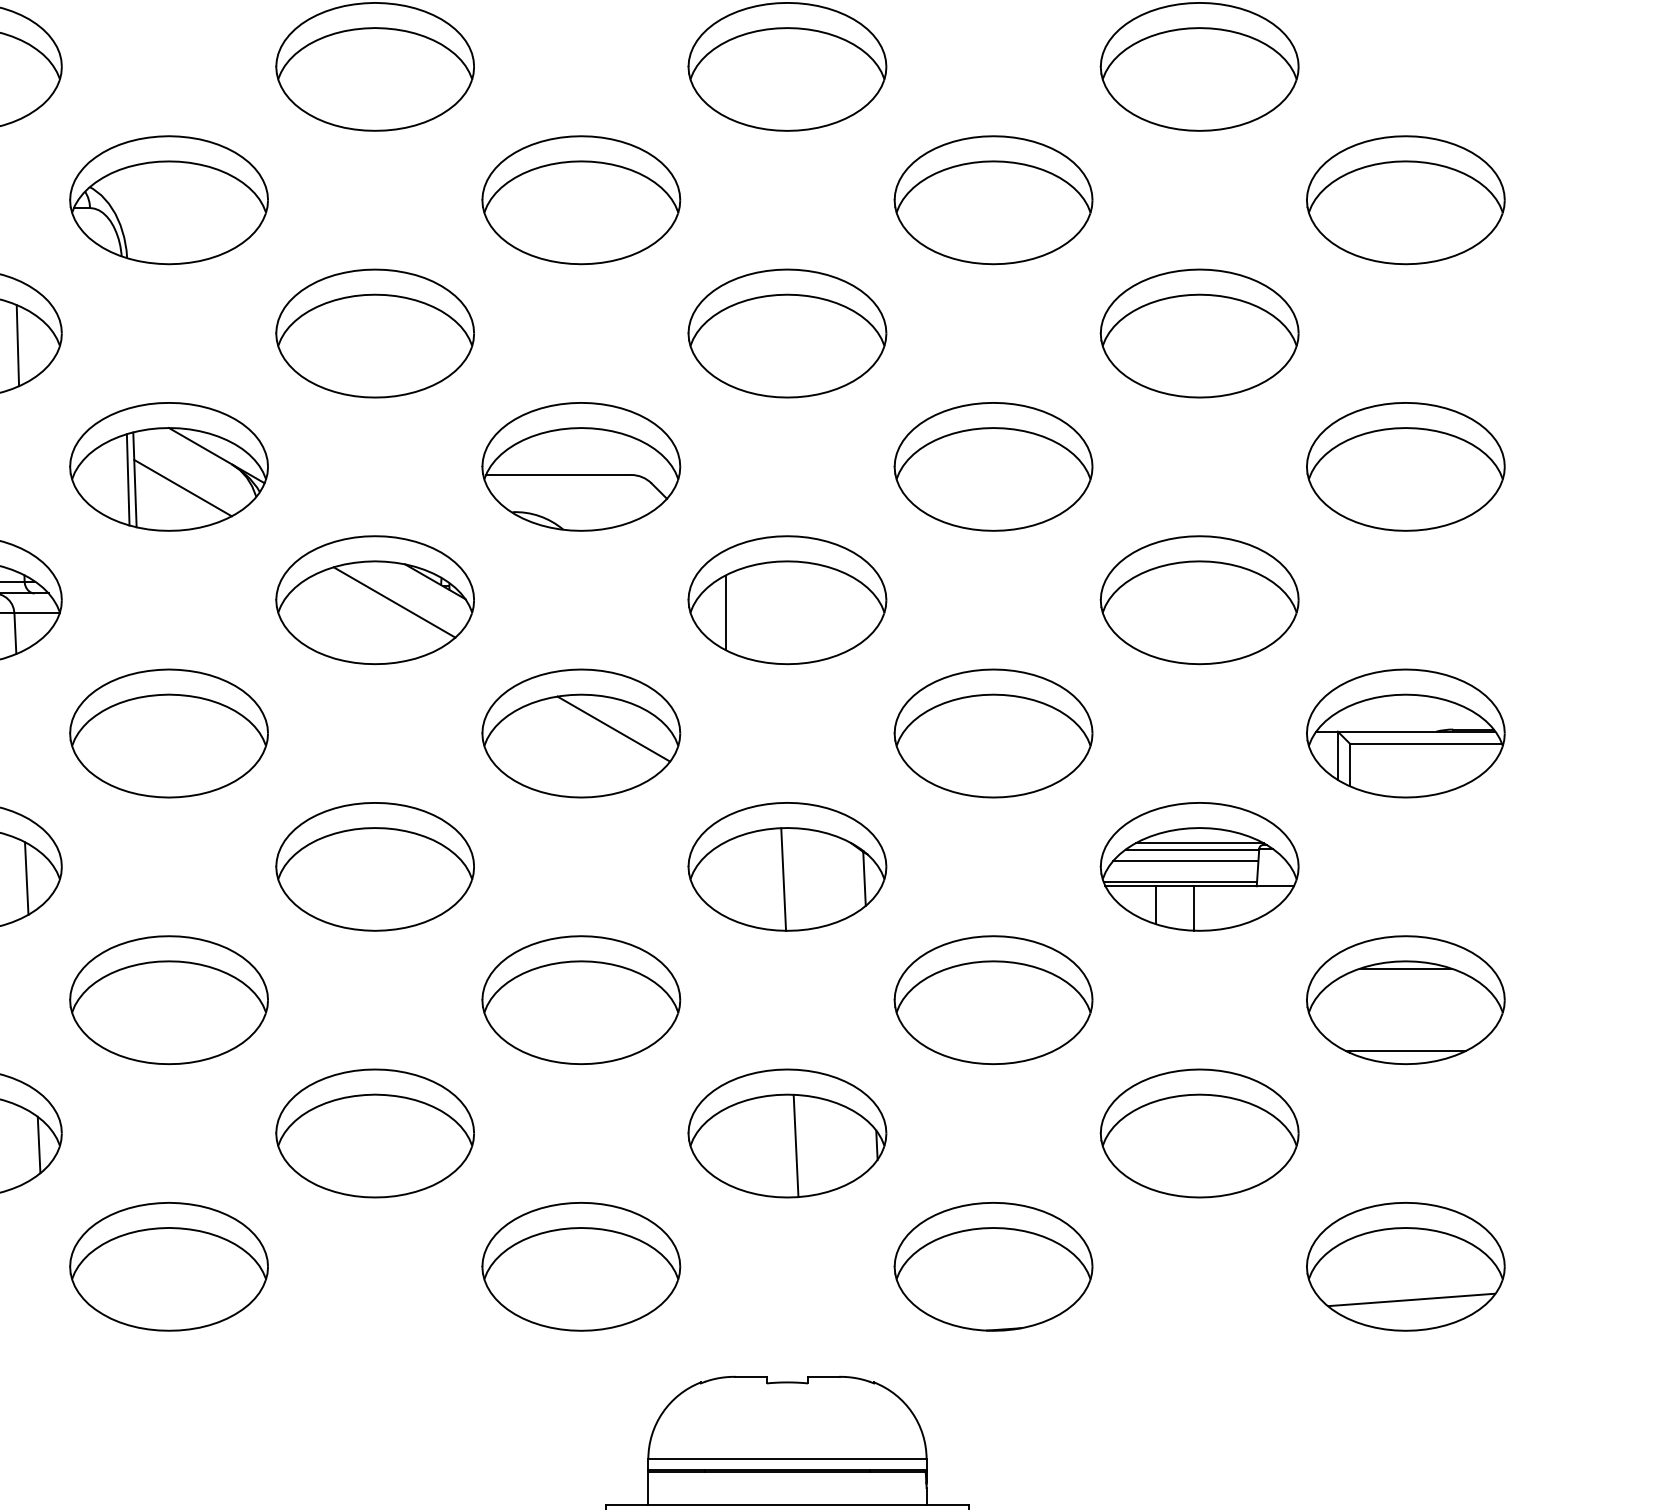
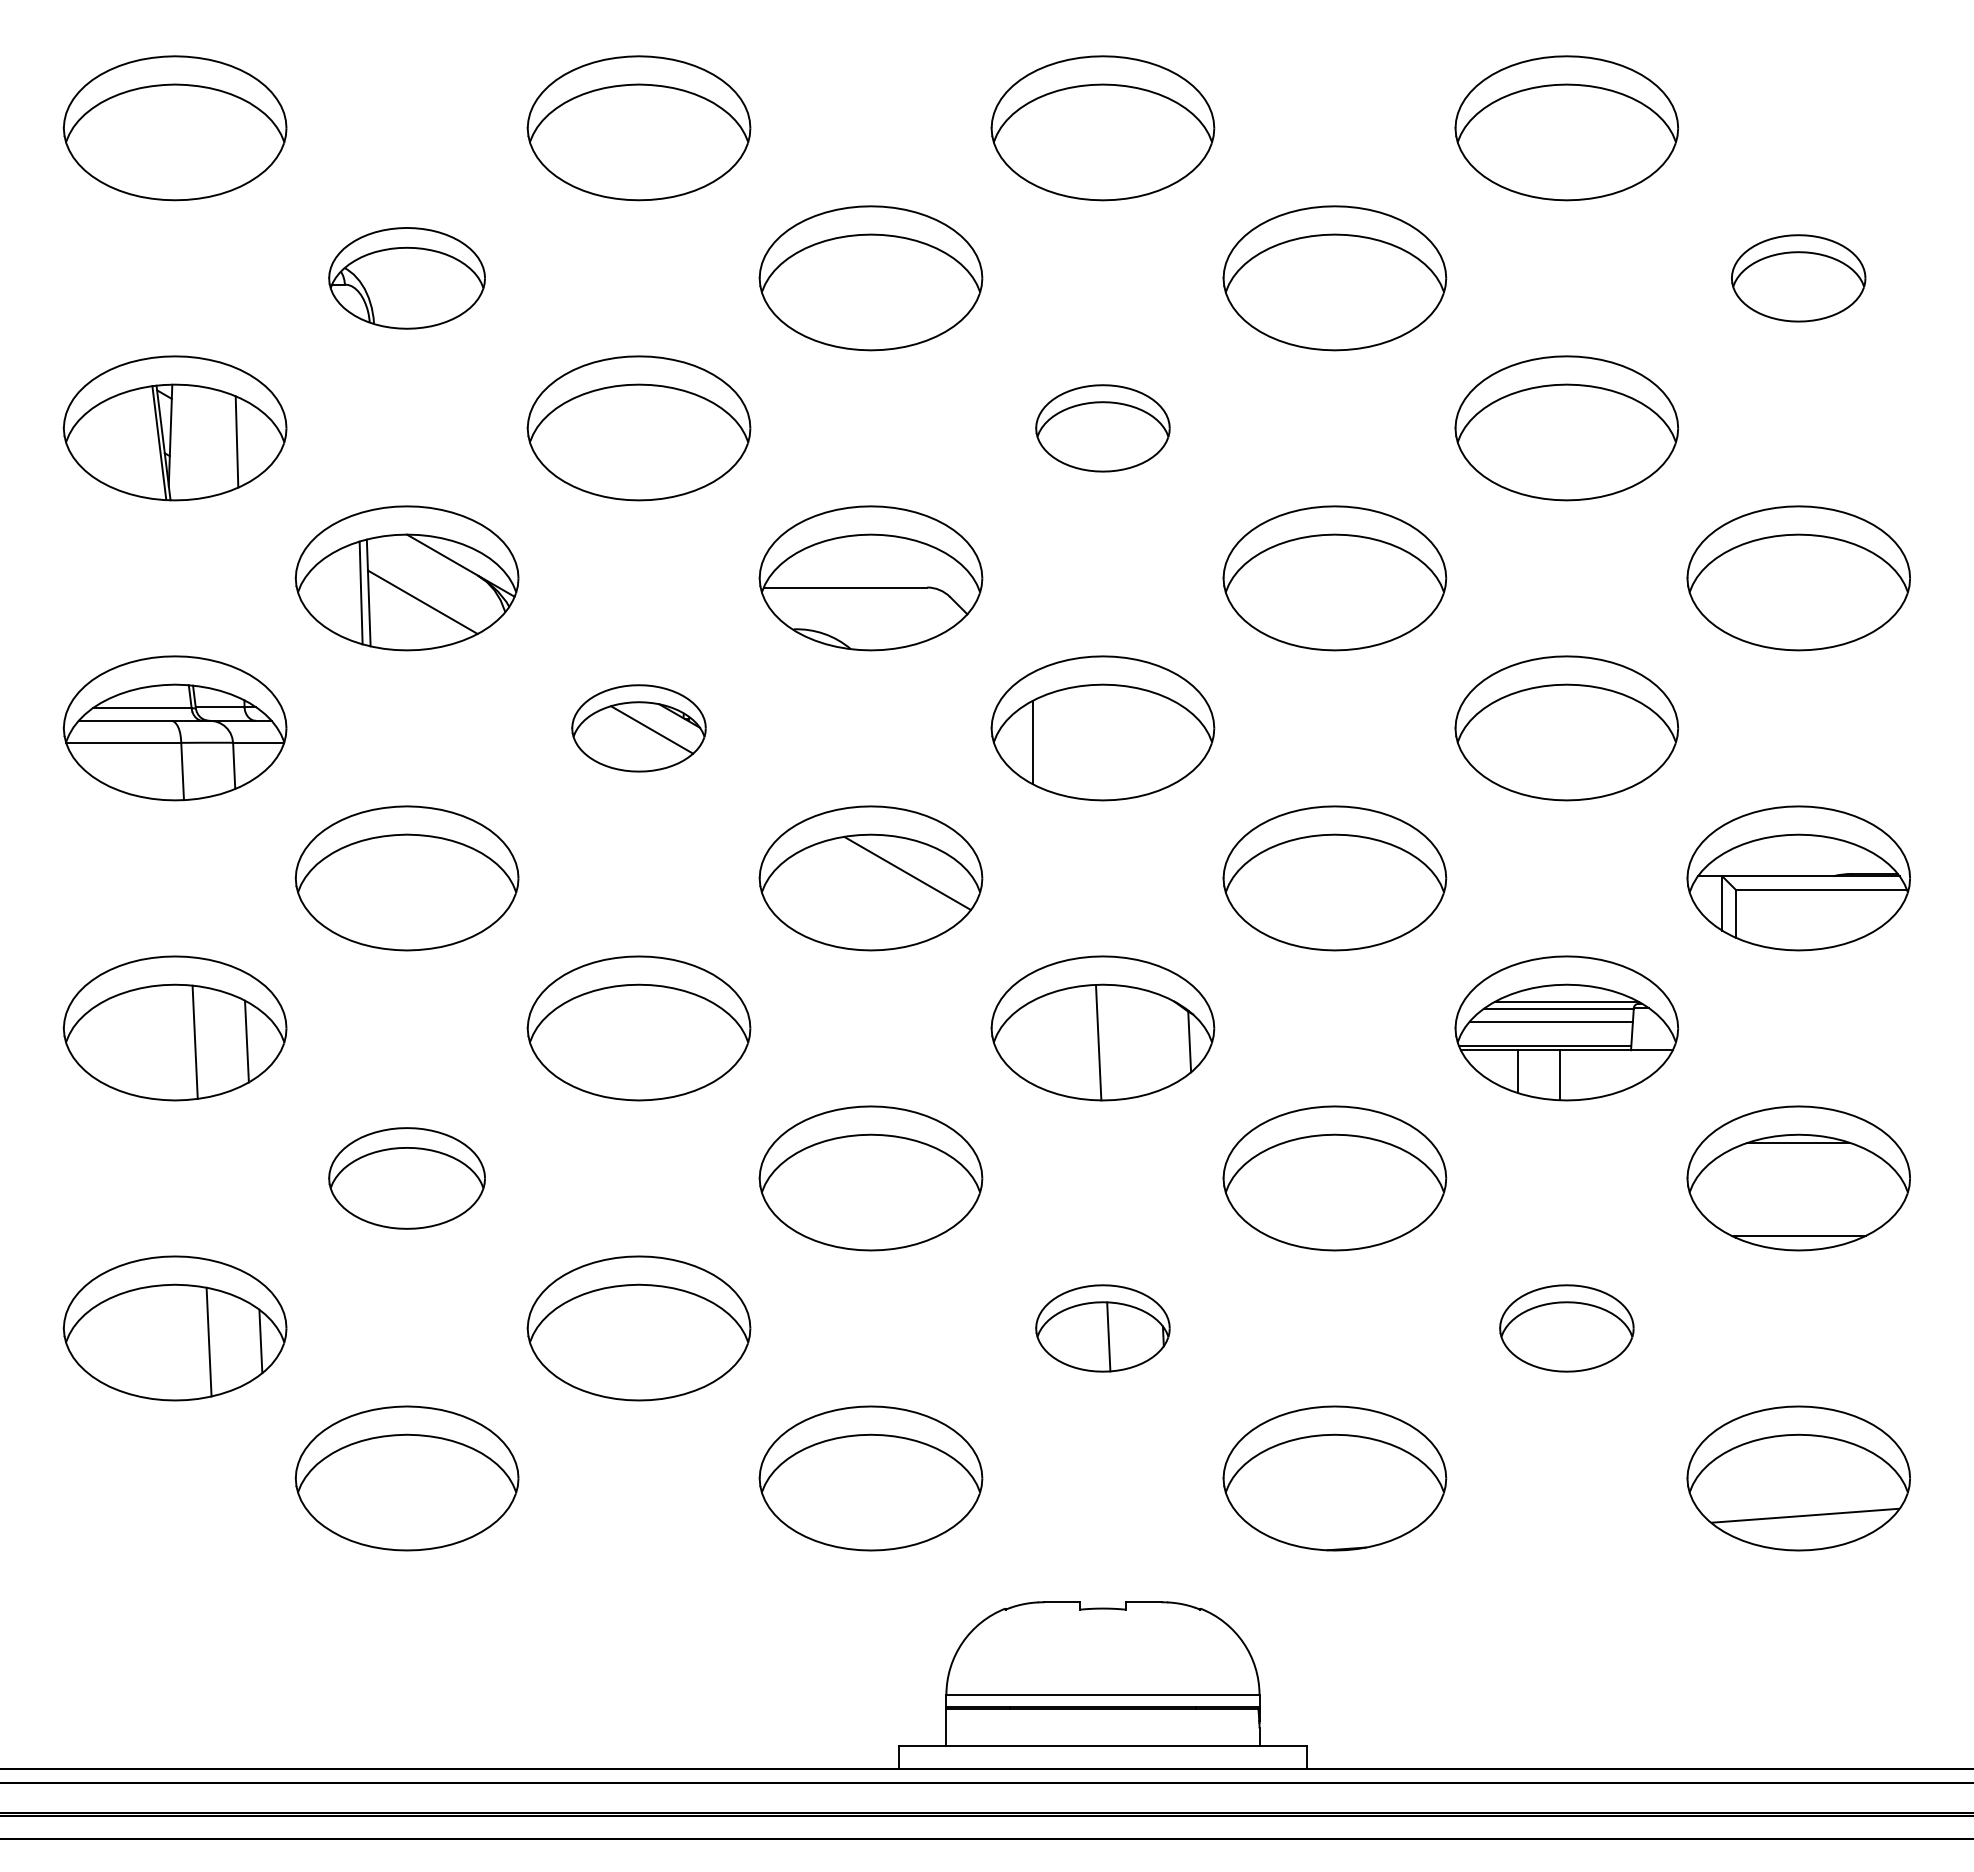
part: (168, 200) -> (406, 278), size x0.7
part: (1405, 200) -> (1798, 278), size x0.6
part: (787, 333) -> (1102, 428), size x0.6
part: (374, 600) -> (638, 728), size x0.6
part: (168, 1000) -> (406, 1178), size x0.7
part: (787, 1133) -> (1102, 1328), size x0.6
part: (1199, 1133) -> (1566, 1328), size x0.6

